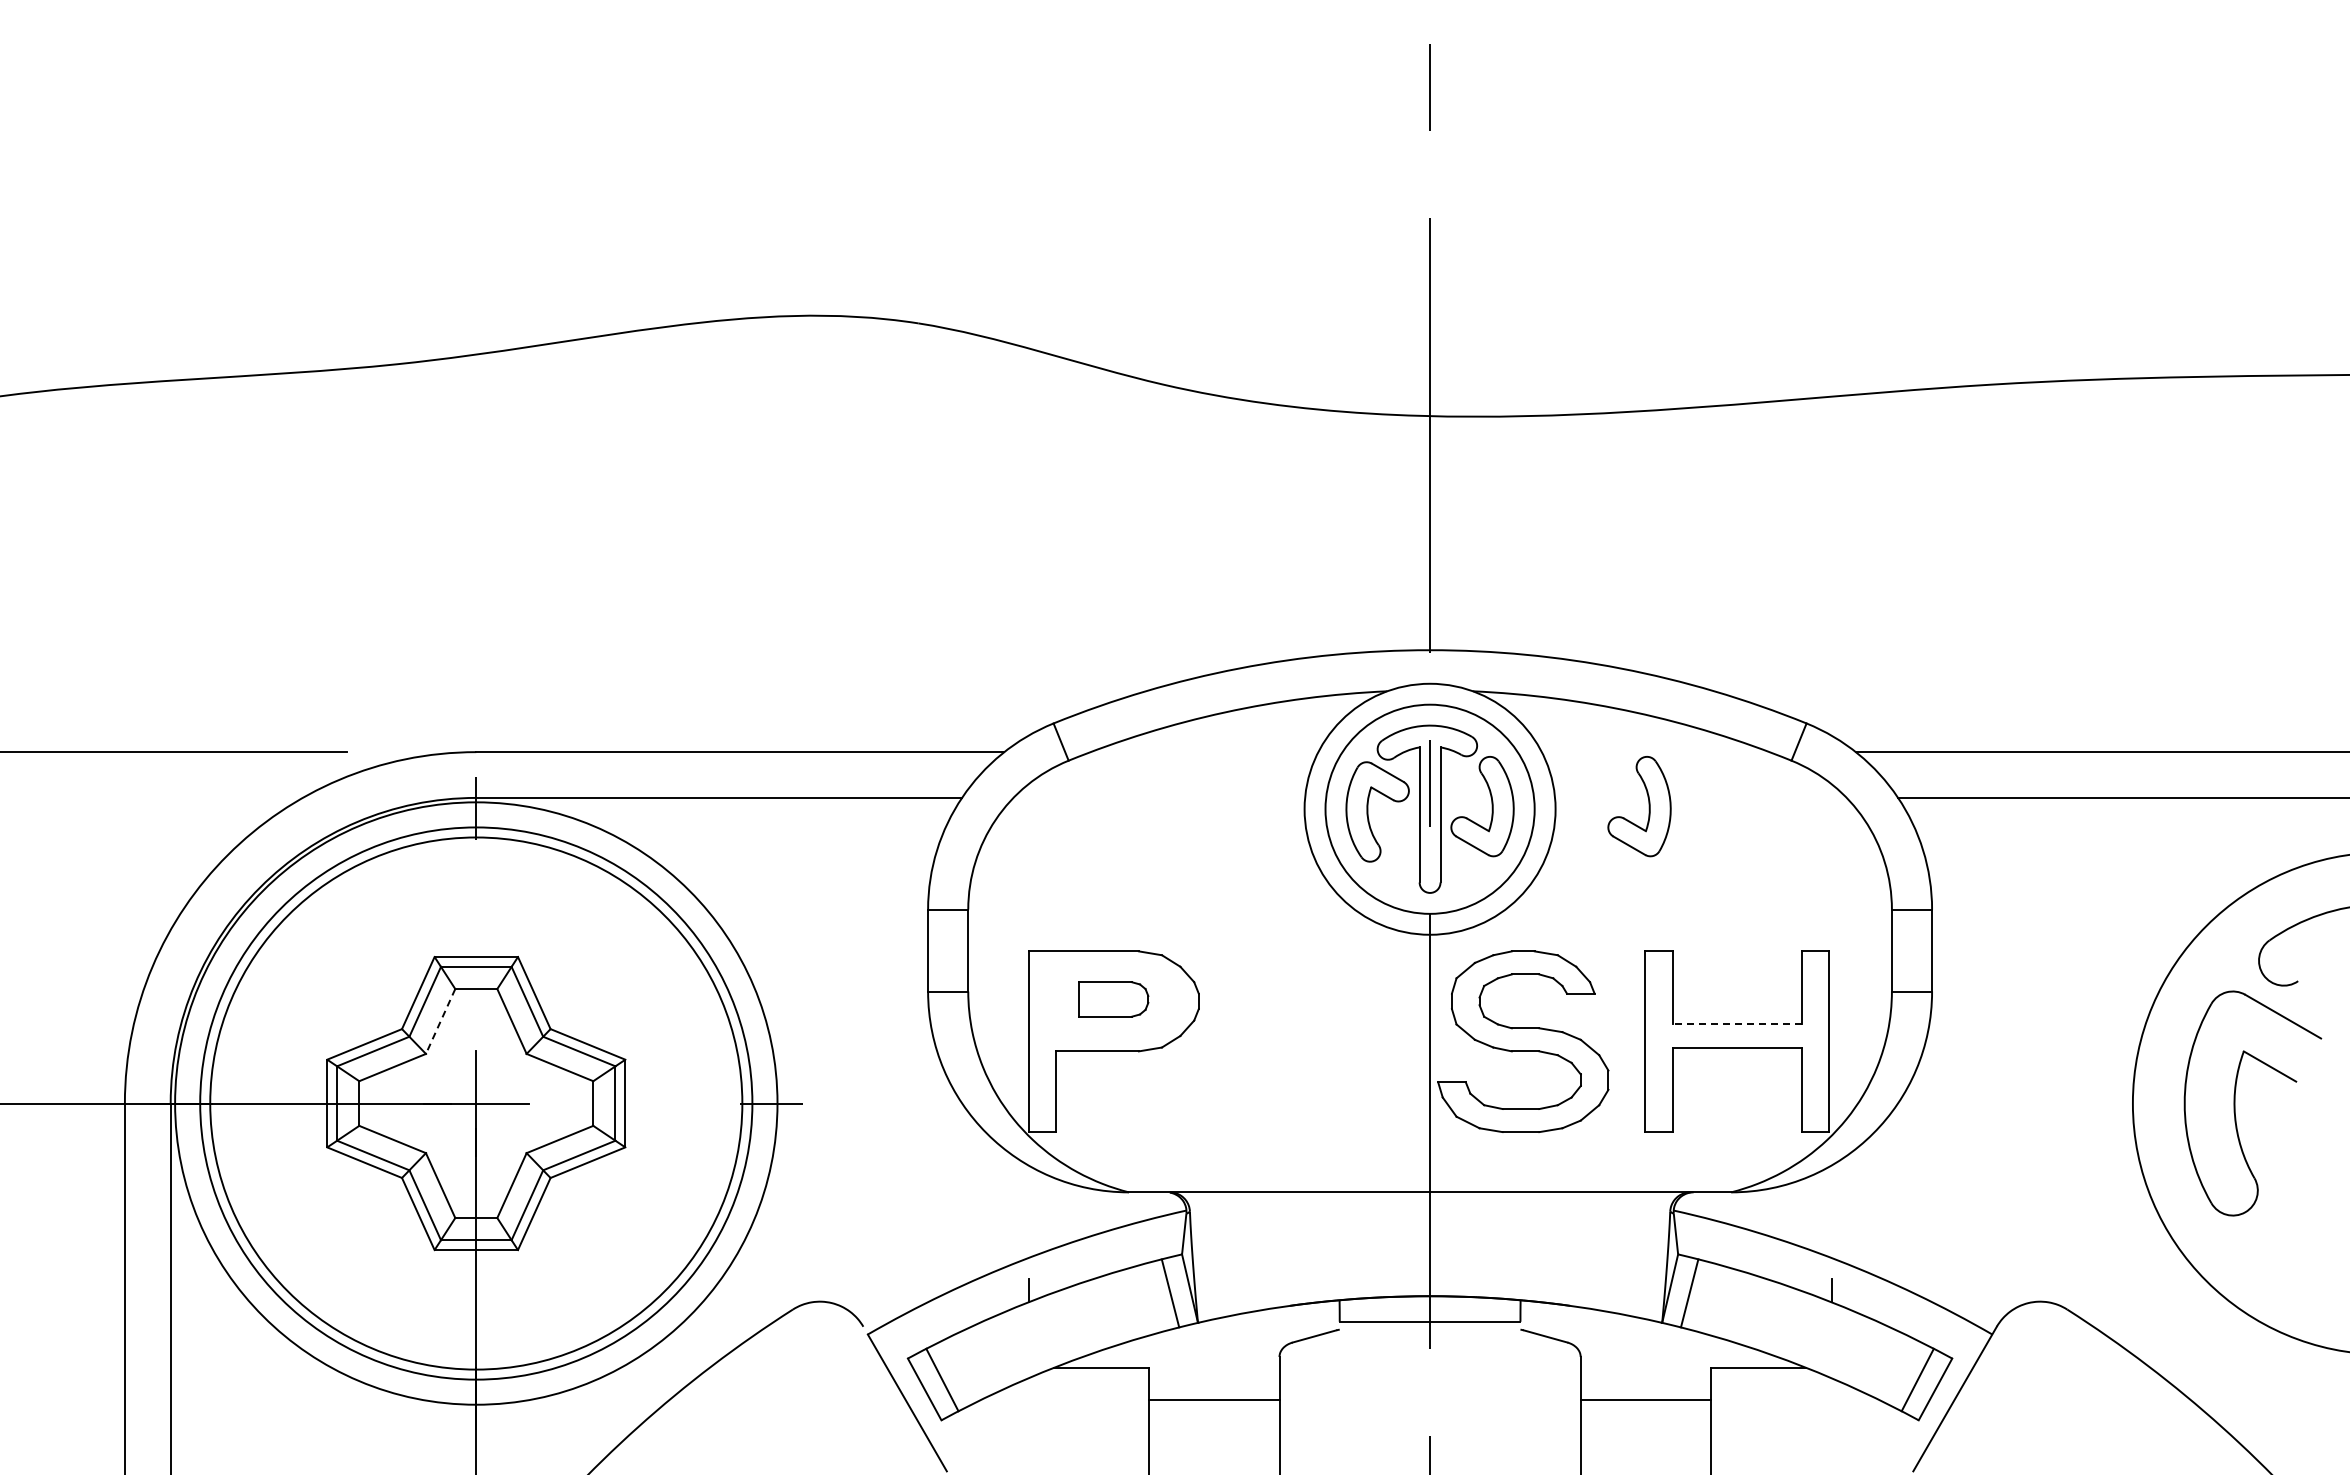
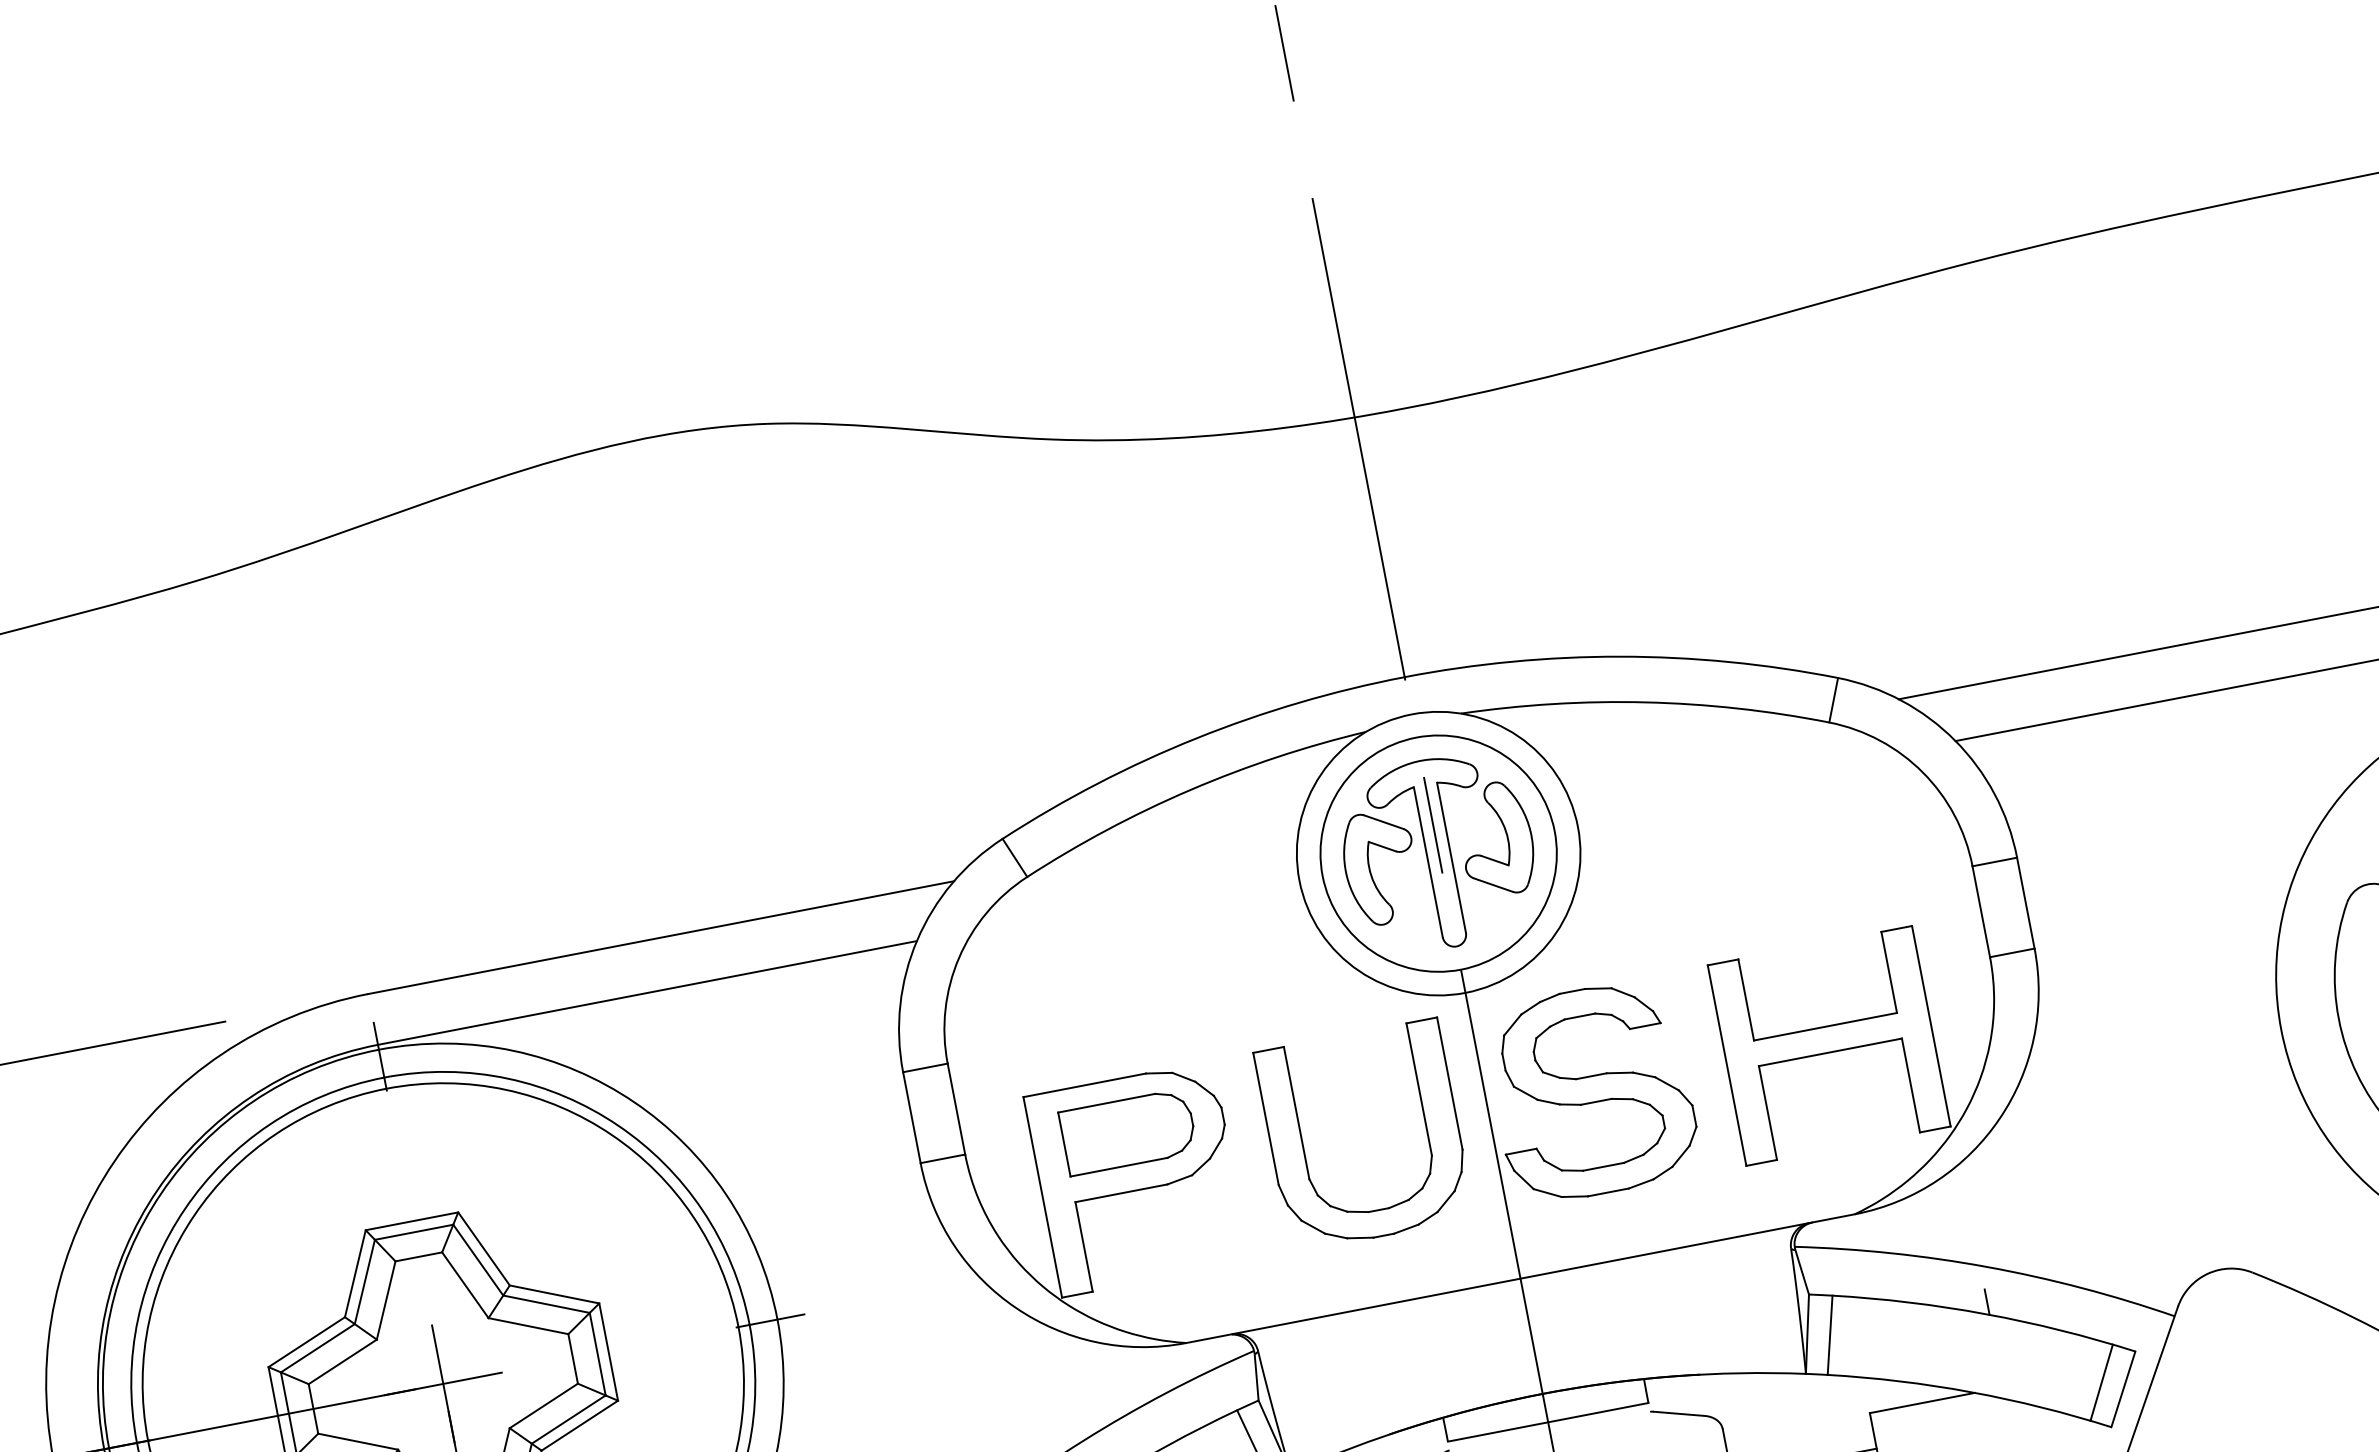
part: (1648, 806) -> (1680, 803), removed
part: (1113, 999) -> (1128, 1132), size x1.67
line: (440, 1021) -> (386, 1300), dashed -> solid
line: (1736, 1024) -> (1824, 1026), dashed -> solid
part: (1263, 1041) -> (1303, 1146), added

